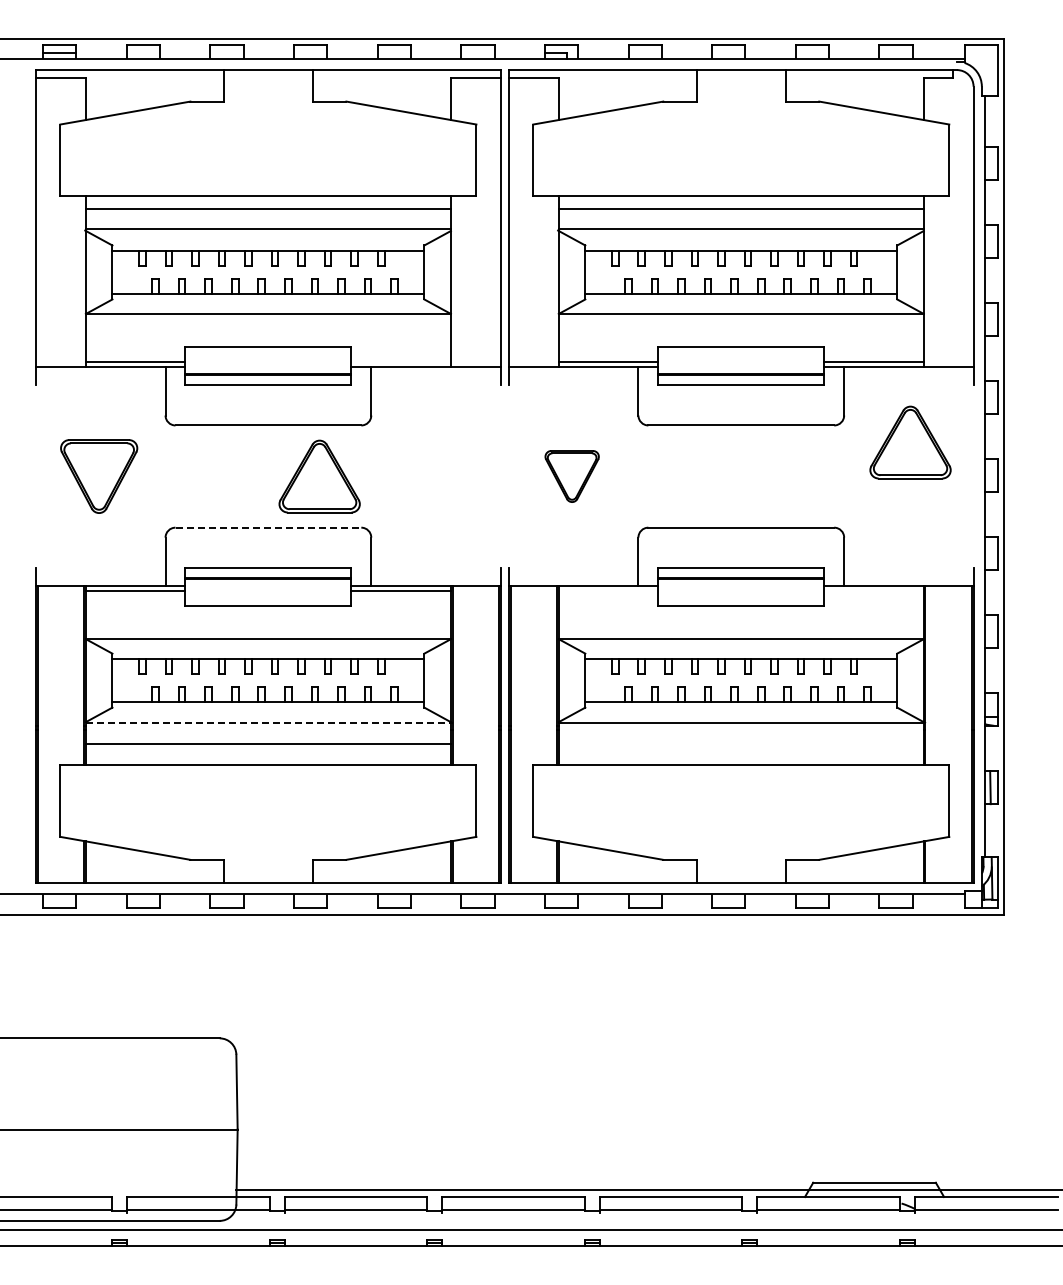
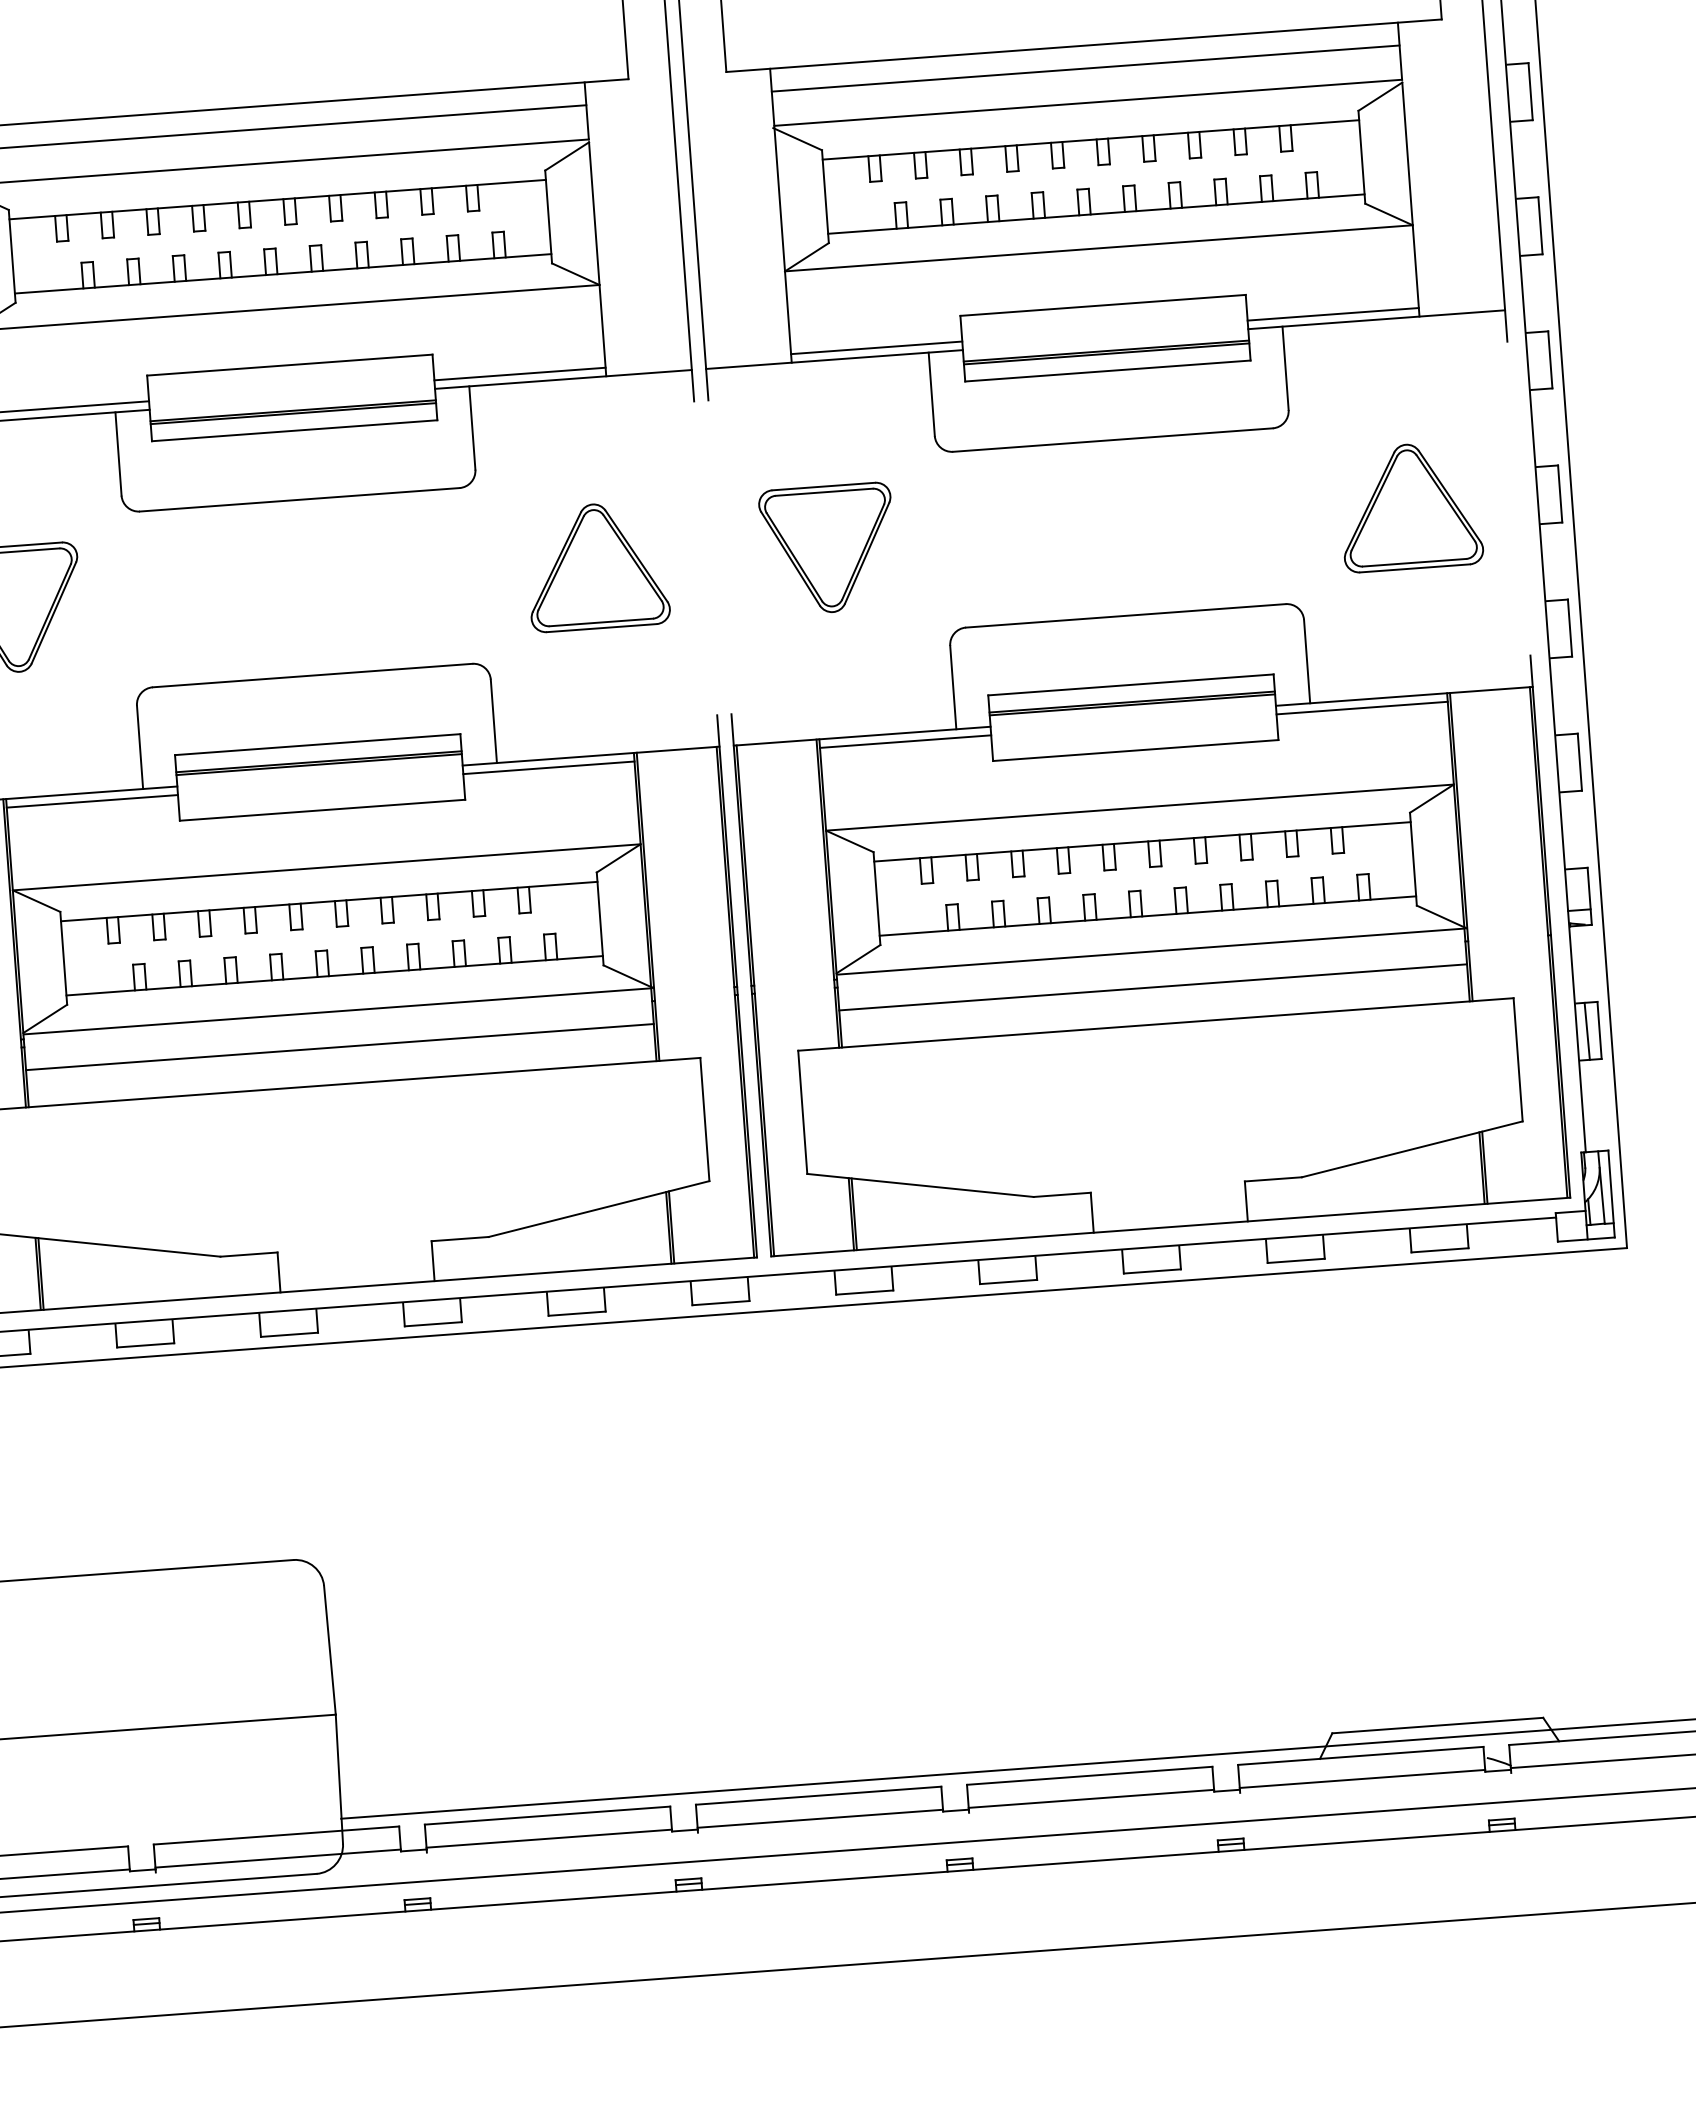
line: (400, 362) -> (518, 374), added
part: (910, 442) -> (1410, 506), moved
part: (319, 476) -> (596, 566), moved
part: (572, 476) -> (829, 549), size x1.43
line: (268, 527) -> (312, 675), dashed -> solid
line: (608, 591) -> (905, 742), added
line: (873, 591) -> (1361, 708), added
line: (268, 722) -> (337, 1010), dashed -> solid
line: (740, 743) -> (1151, 987), added

